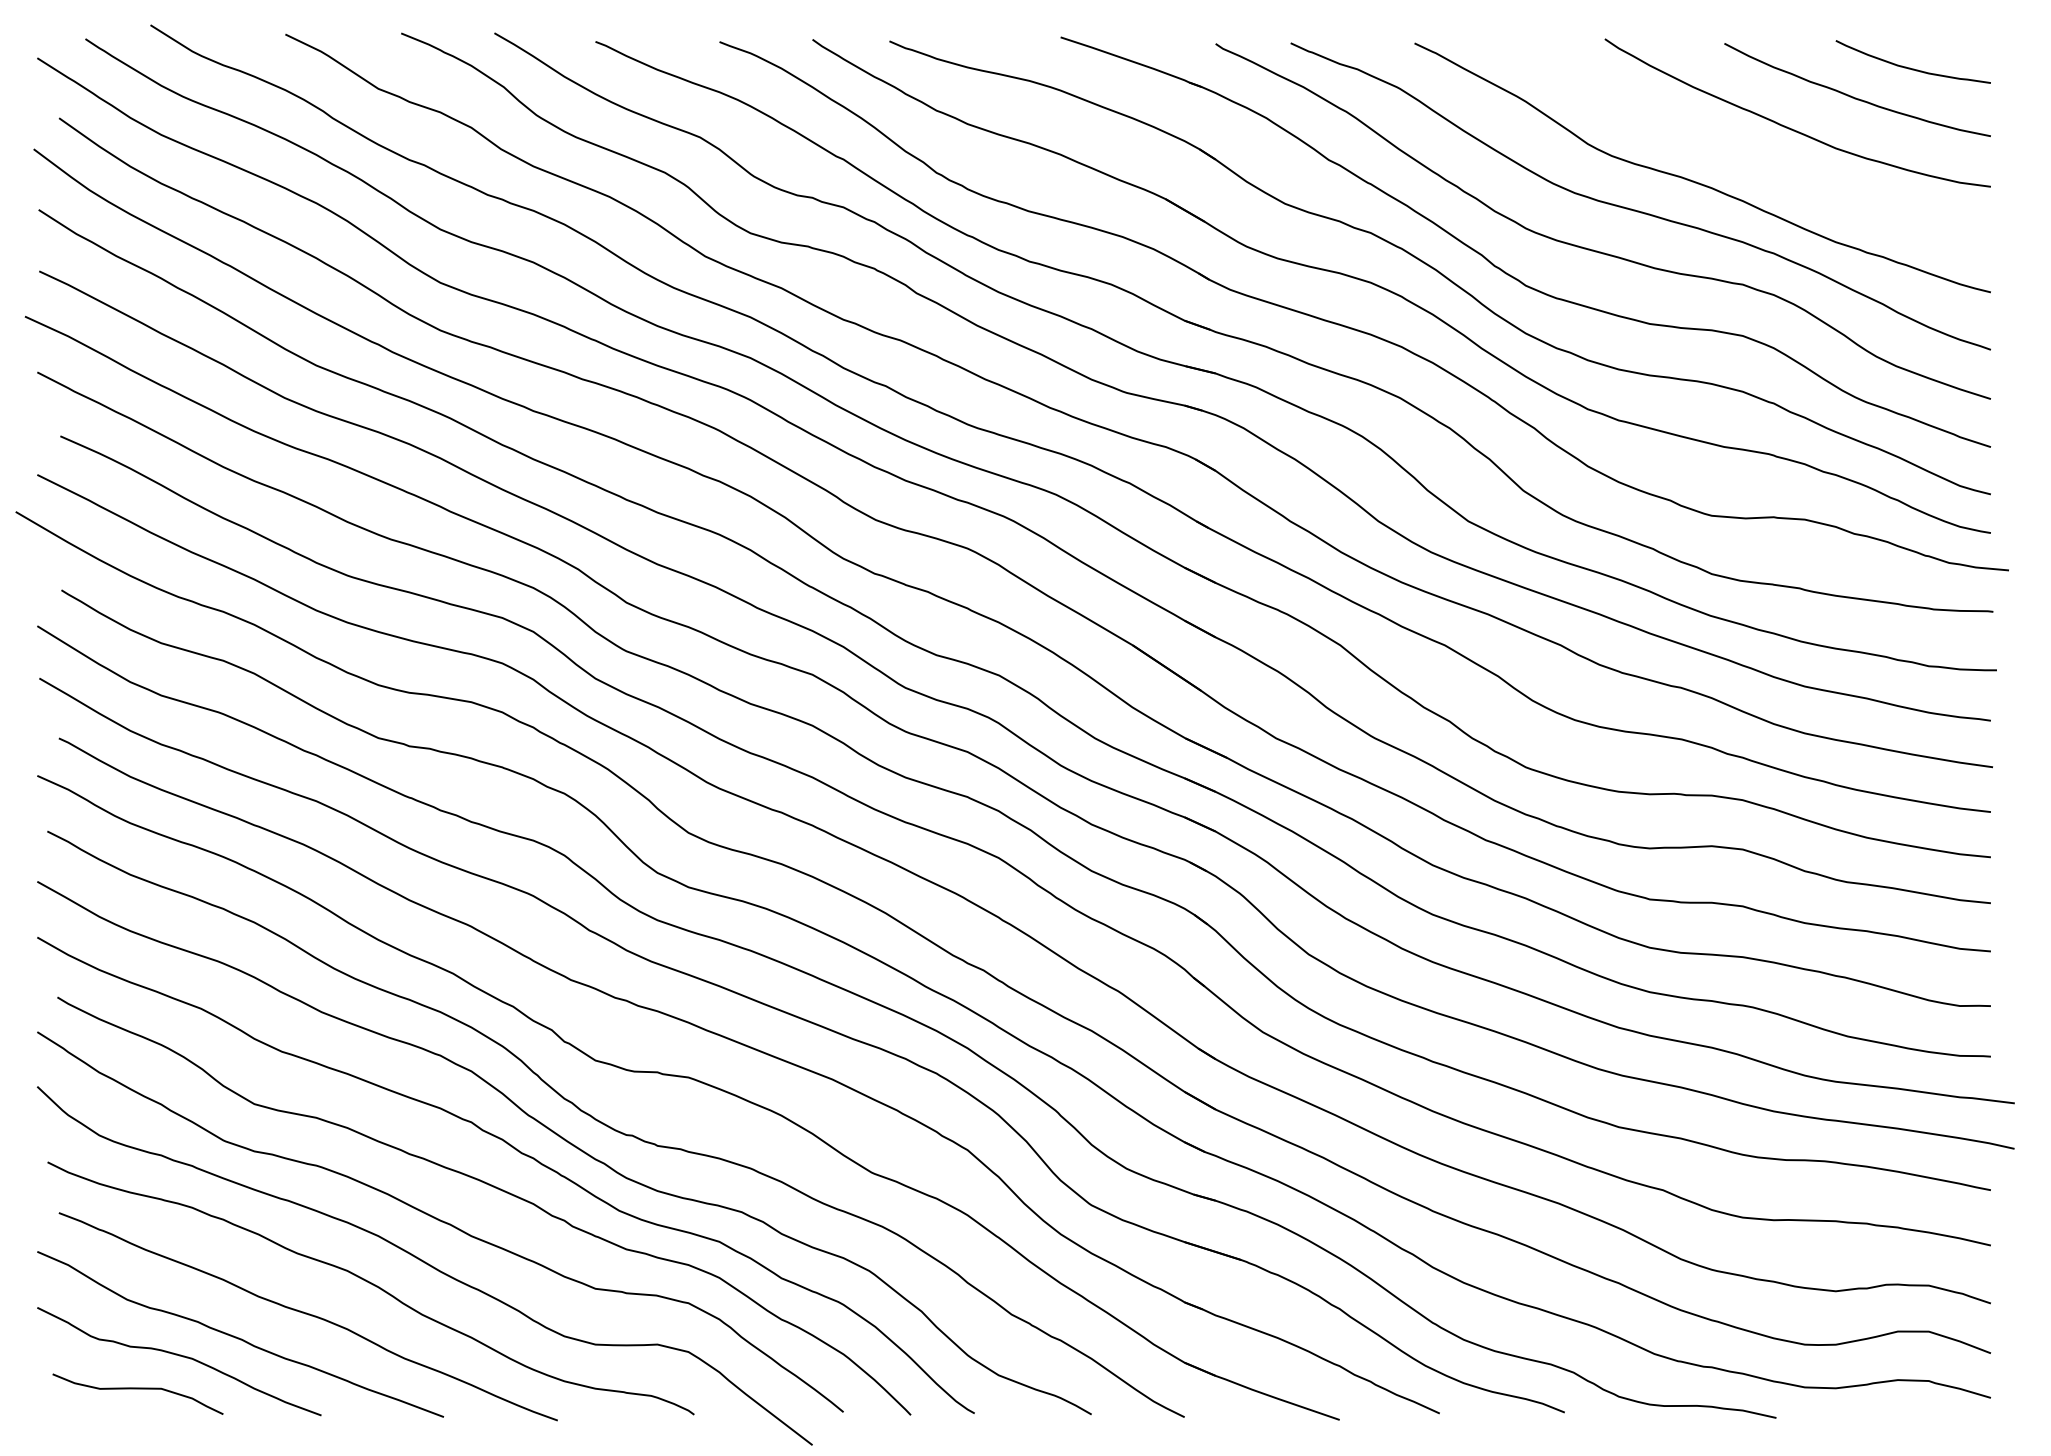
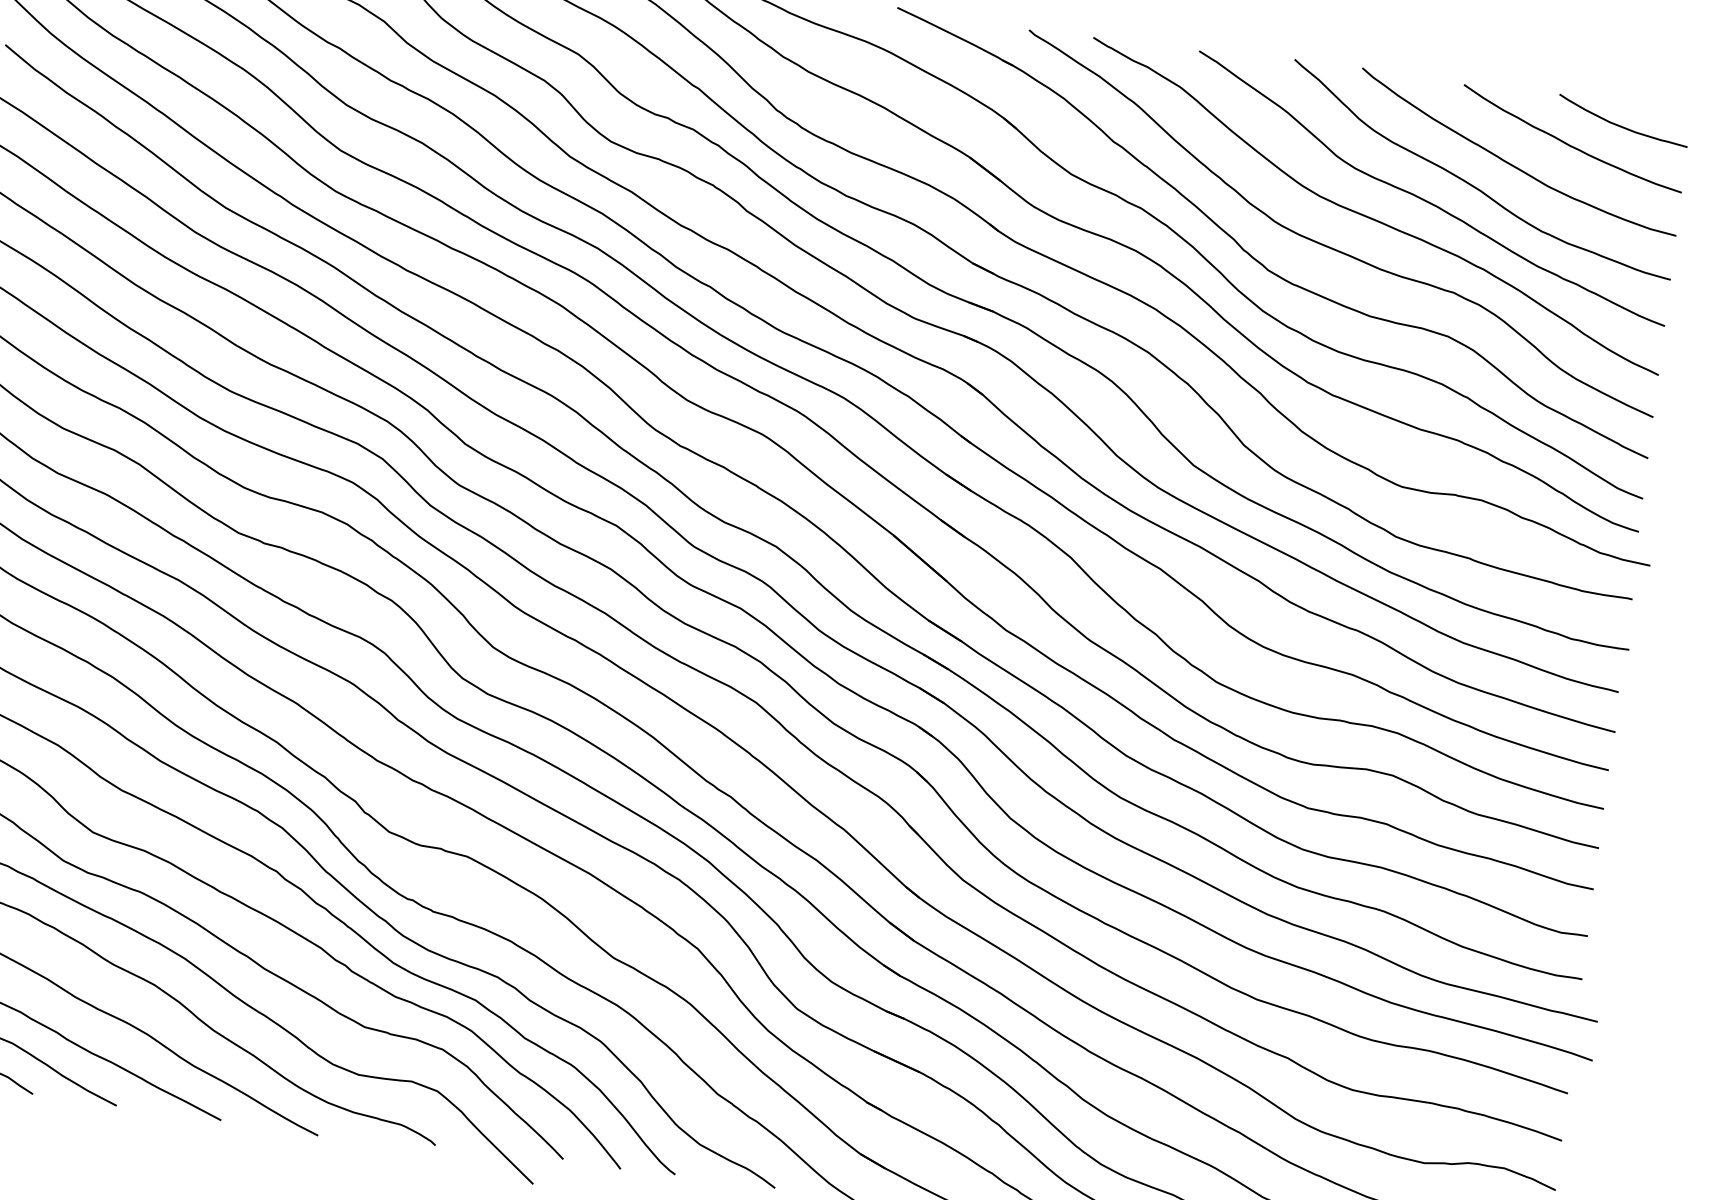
curve: (1748, 157) -> (1472, 184), added

